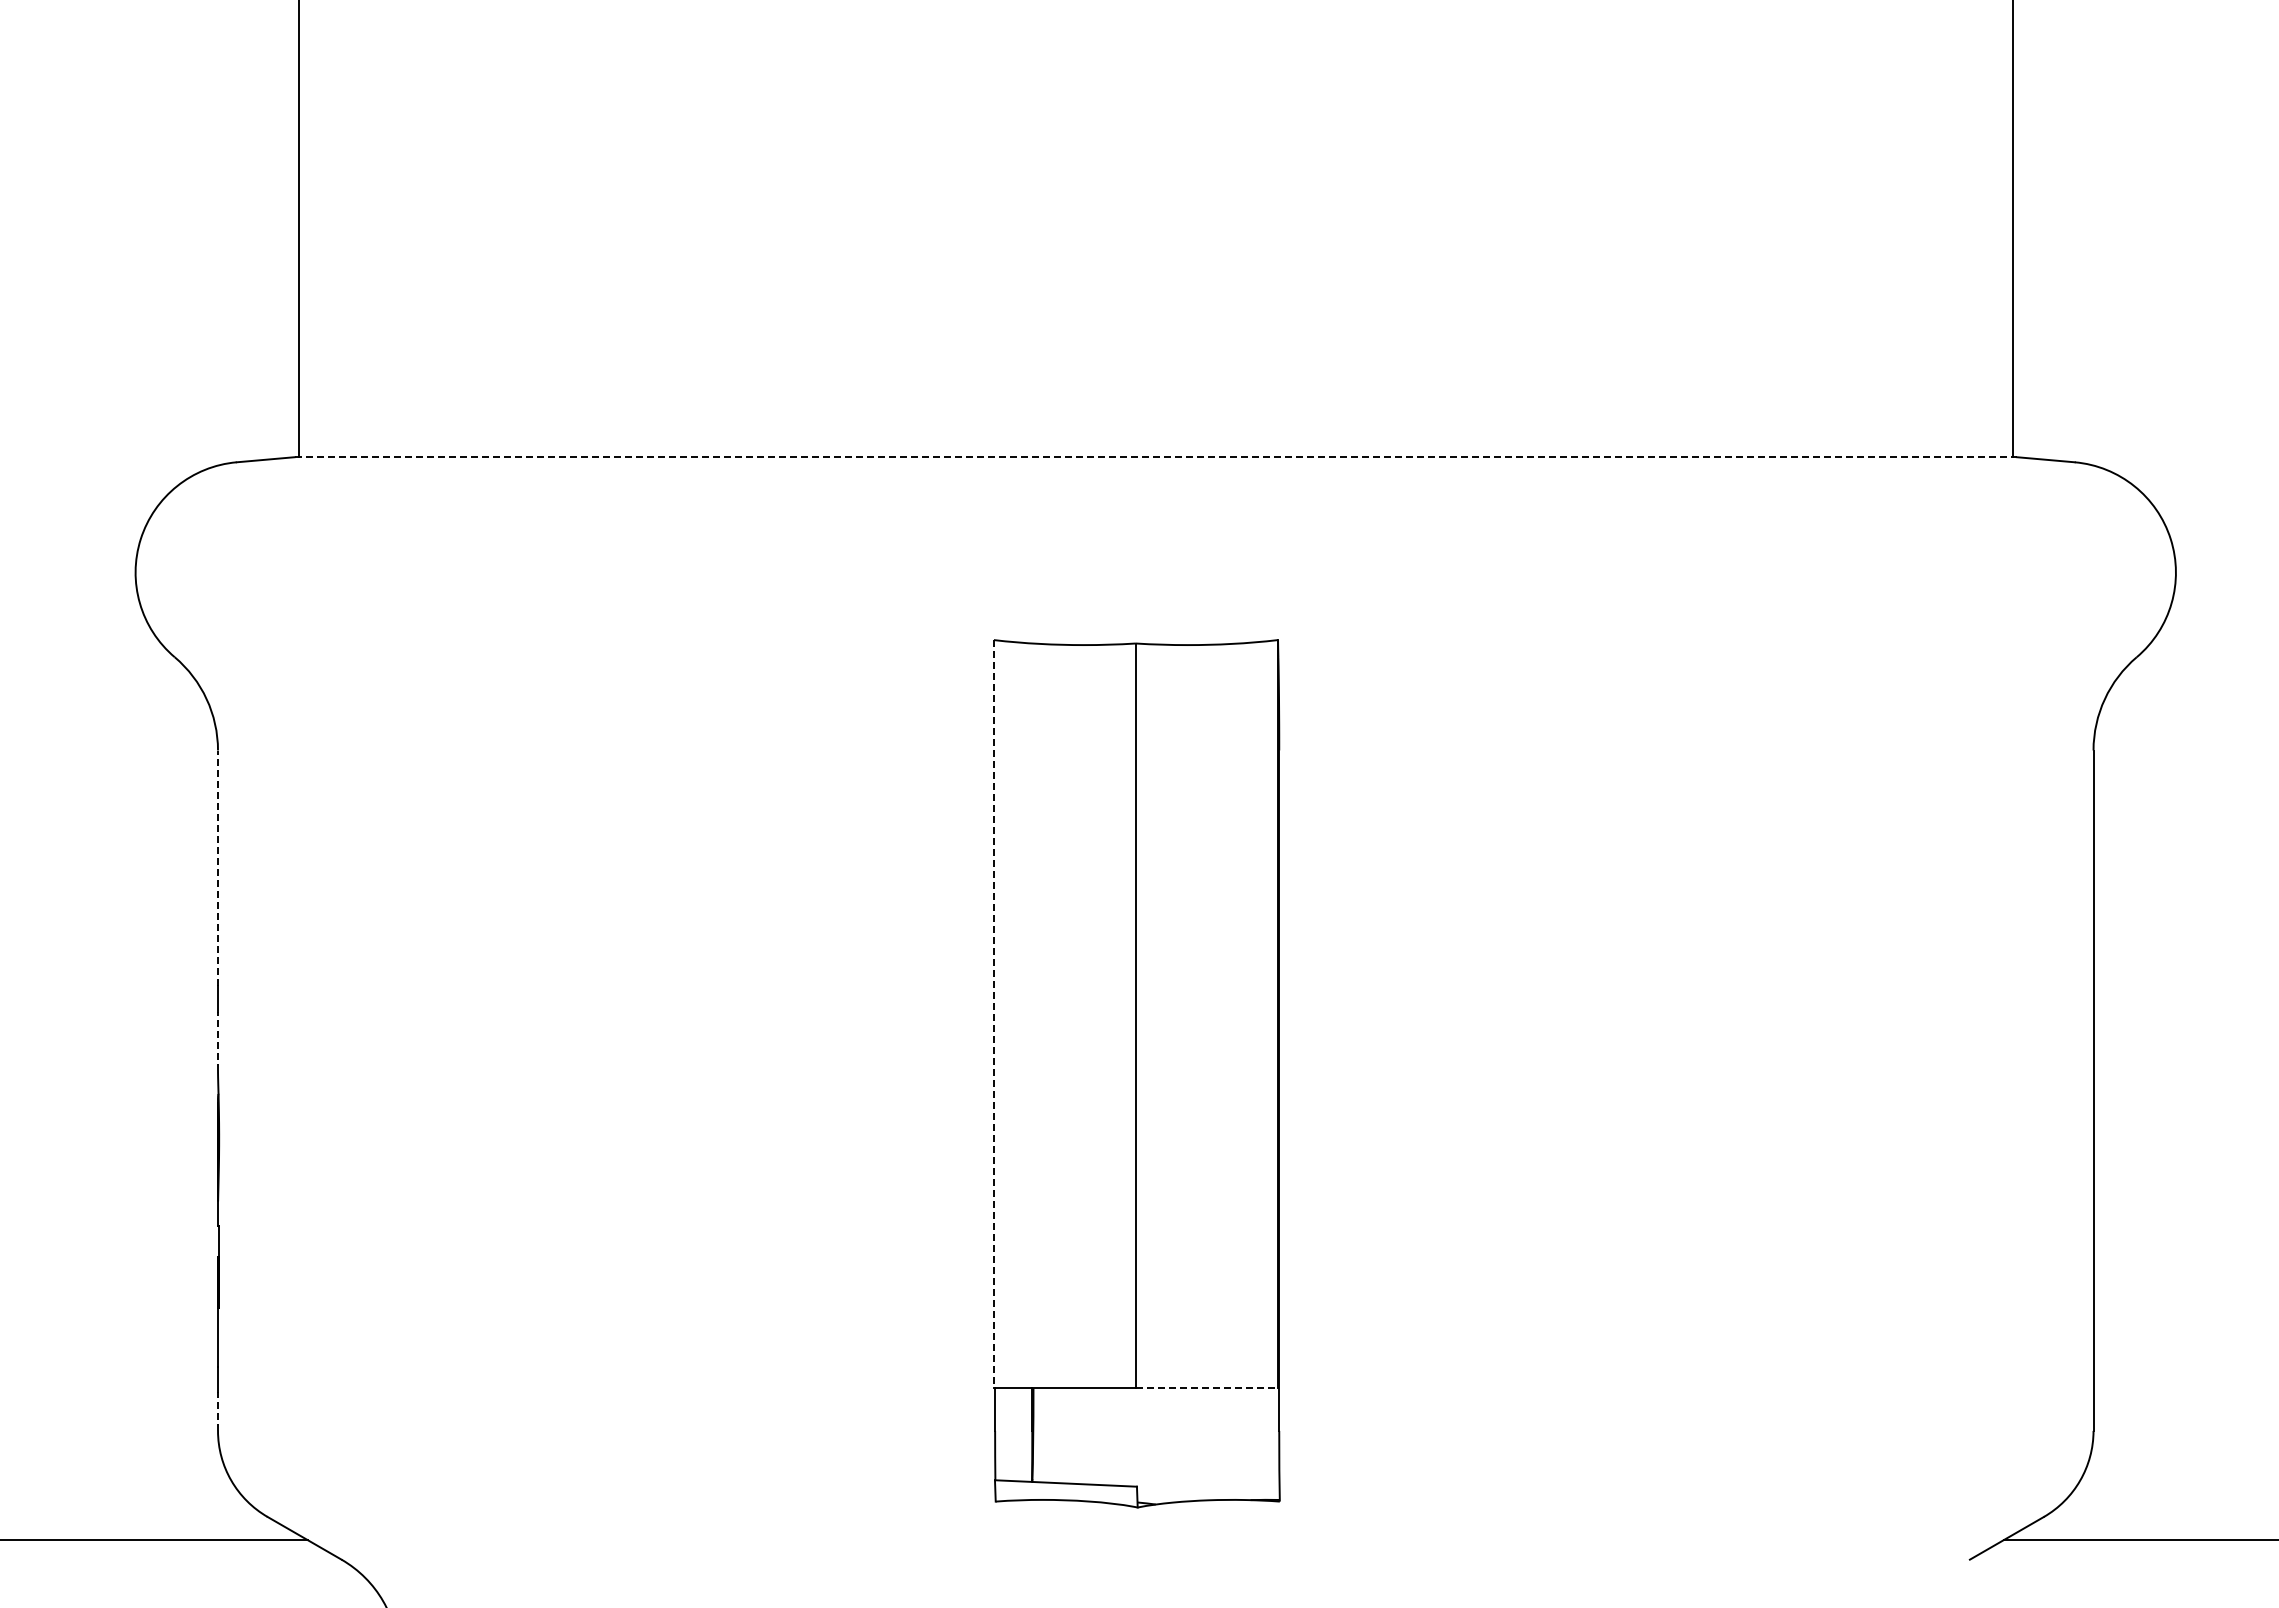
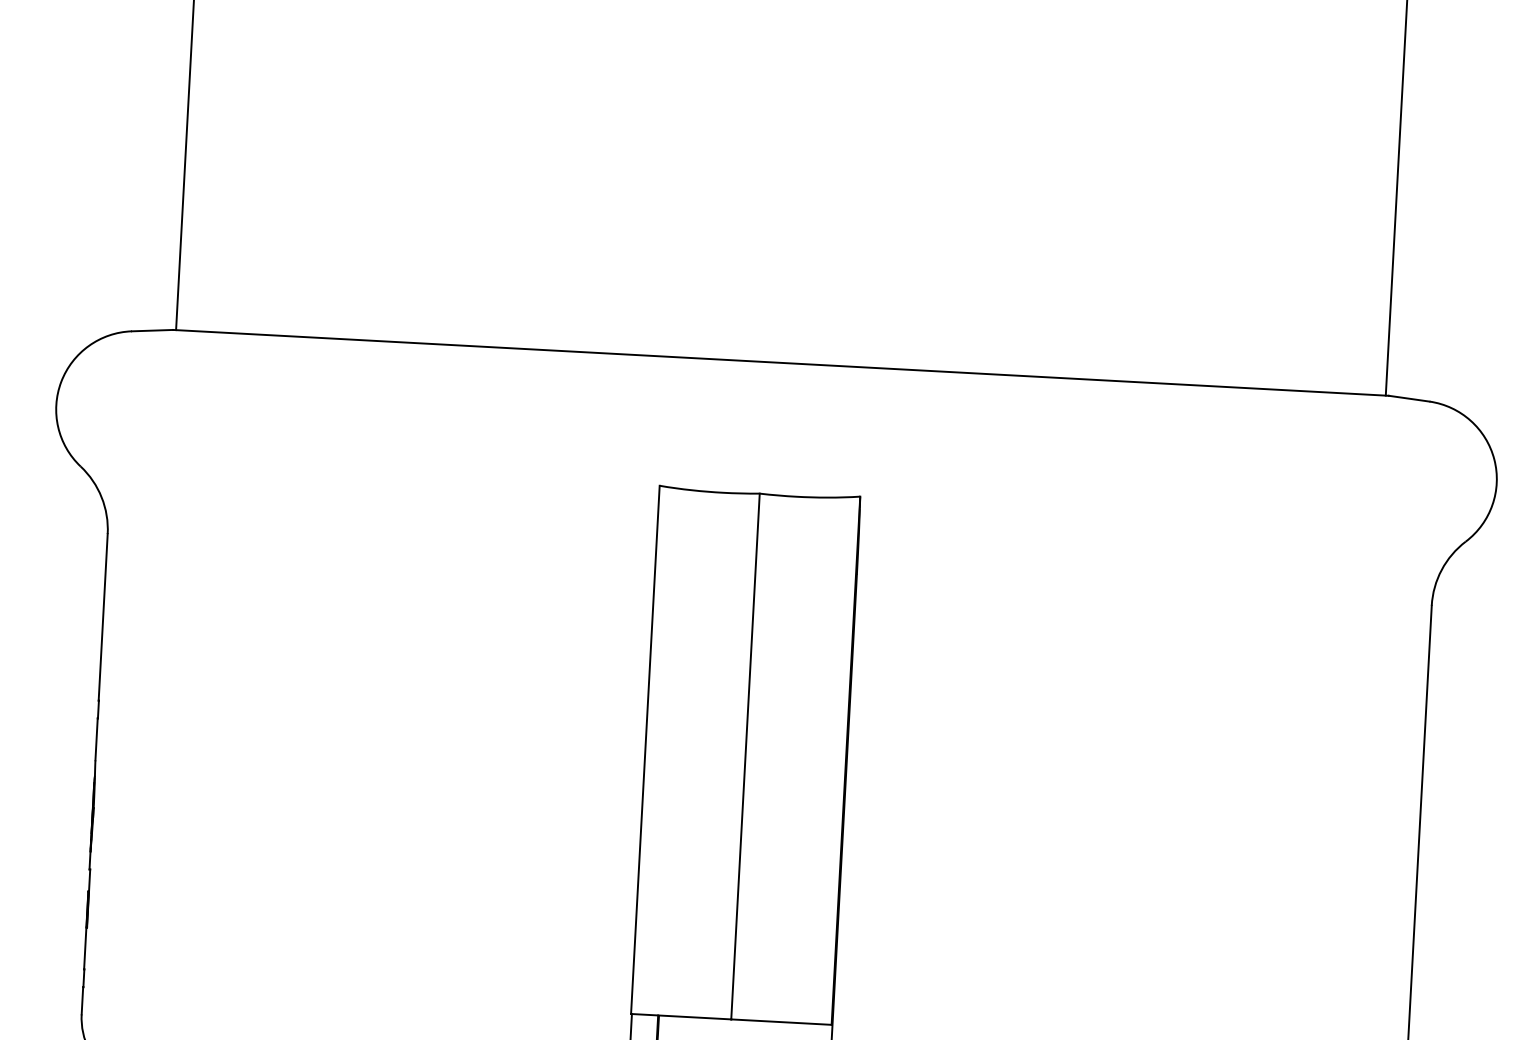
line: (1156, 457) -> (781, 363), dashed -> solid
line: (218, 868) -> (103, 617), dashed -> solid
line: (993, 1014) -> (645, 750), dashed -> solid
line: (218, 1041) -> (96, 739), dashed -> solid
line: (1207, 1388) -> (781, 1022), dashed -> solid
line: (218, 1411) -> (82, 1000), dashed -> solid

